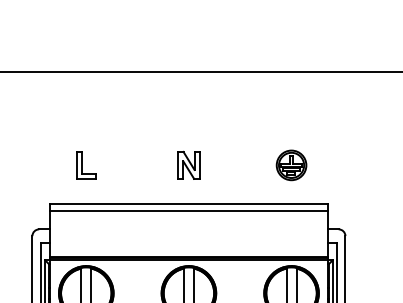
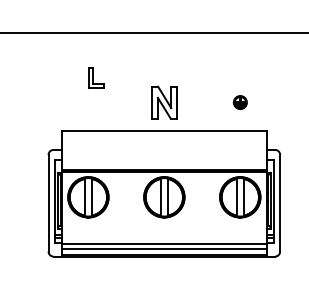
part: (86, 165) -> (96, 77), moved
part: (187, 165) -> (163, 102), size x1.6
part: (291, 165) -> (240, 102), size x0.6
line: (189, 211) -> (164, 136), removed

